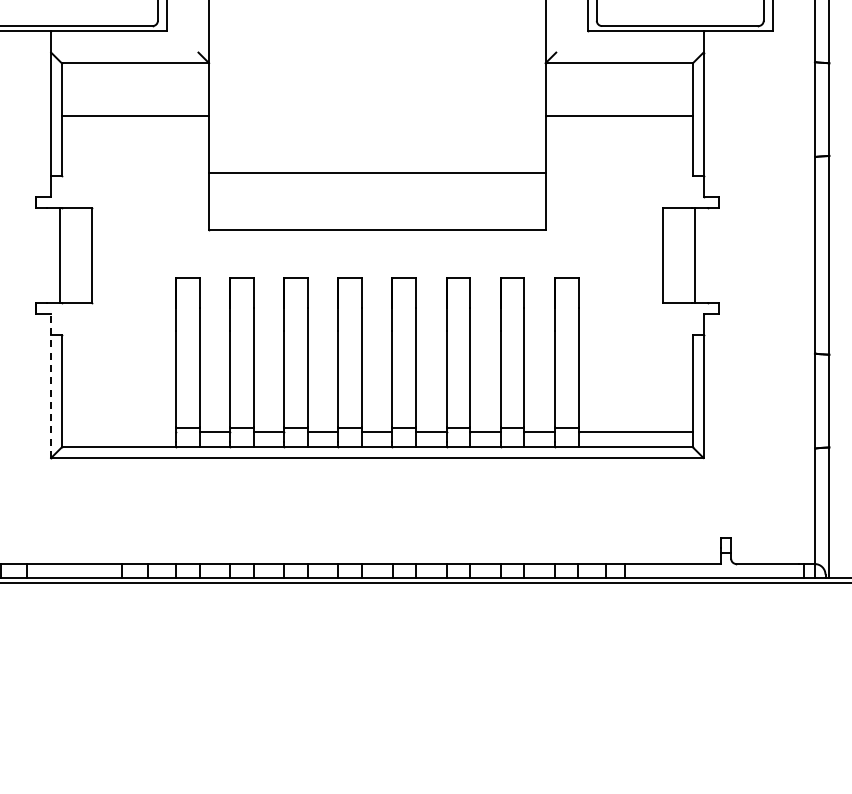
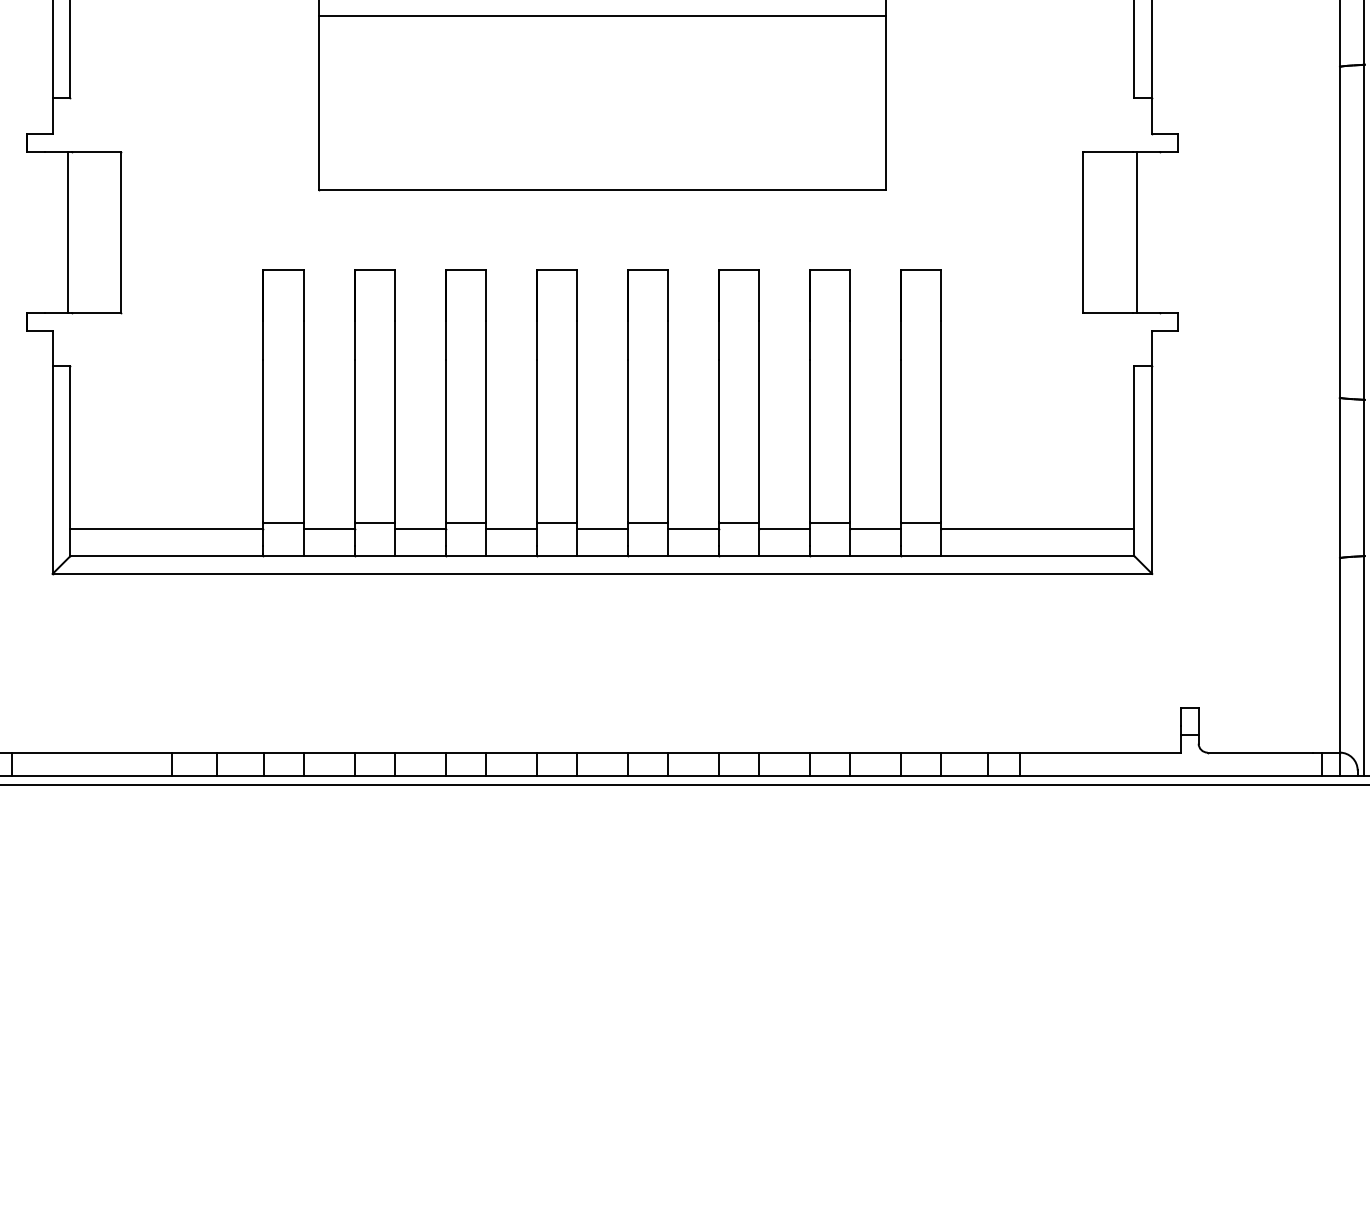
line: (377, 172) -> (602, 15), moved
line: (51, 385) -> (53, 451), dashed -> solid
line: (118, 431) -> (166, 529), added

